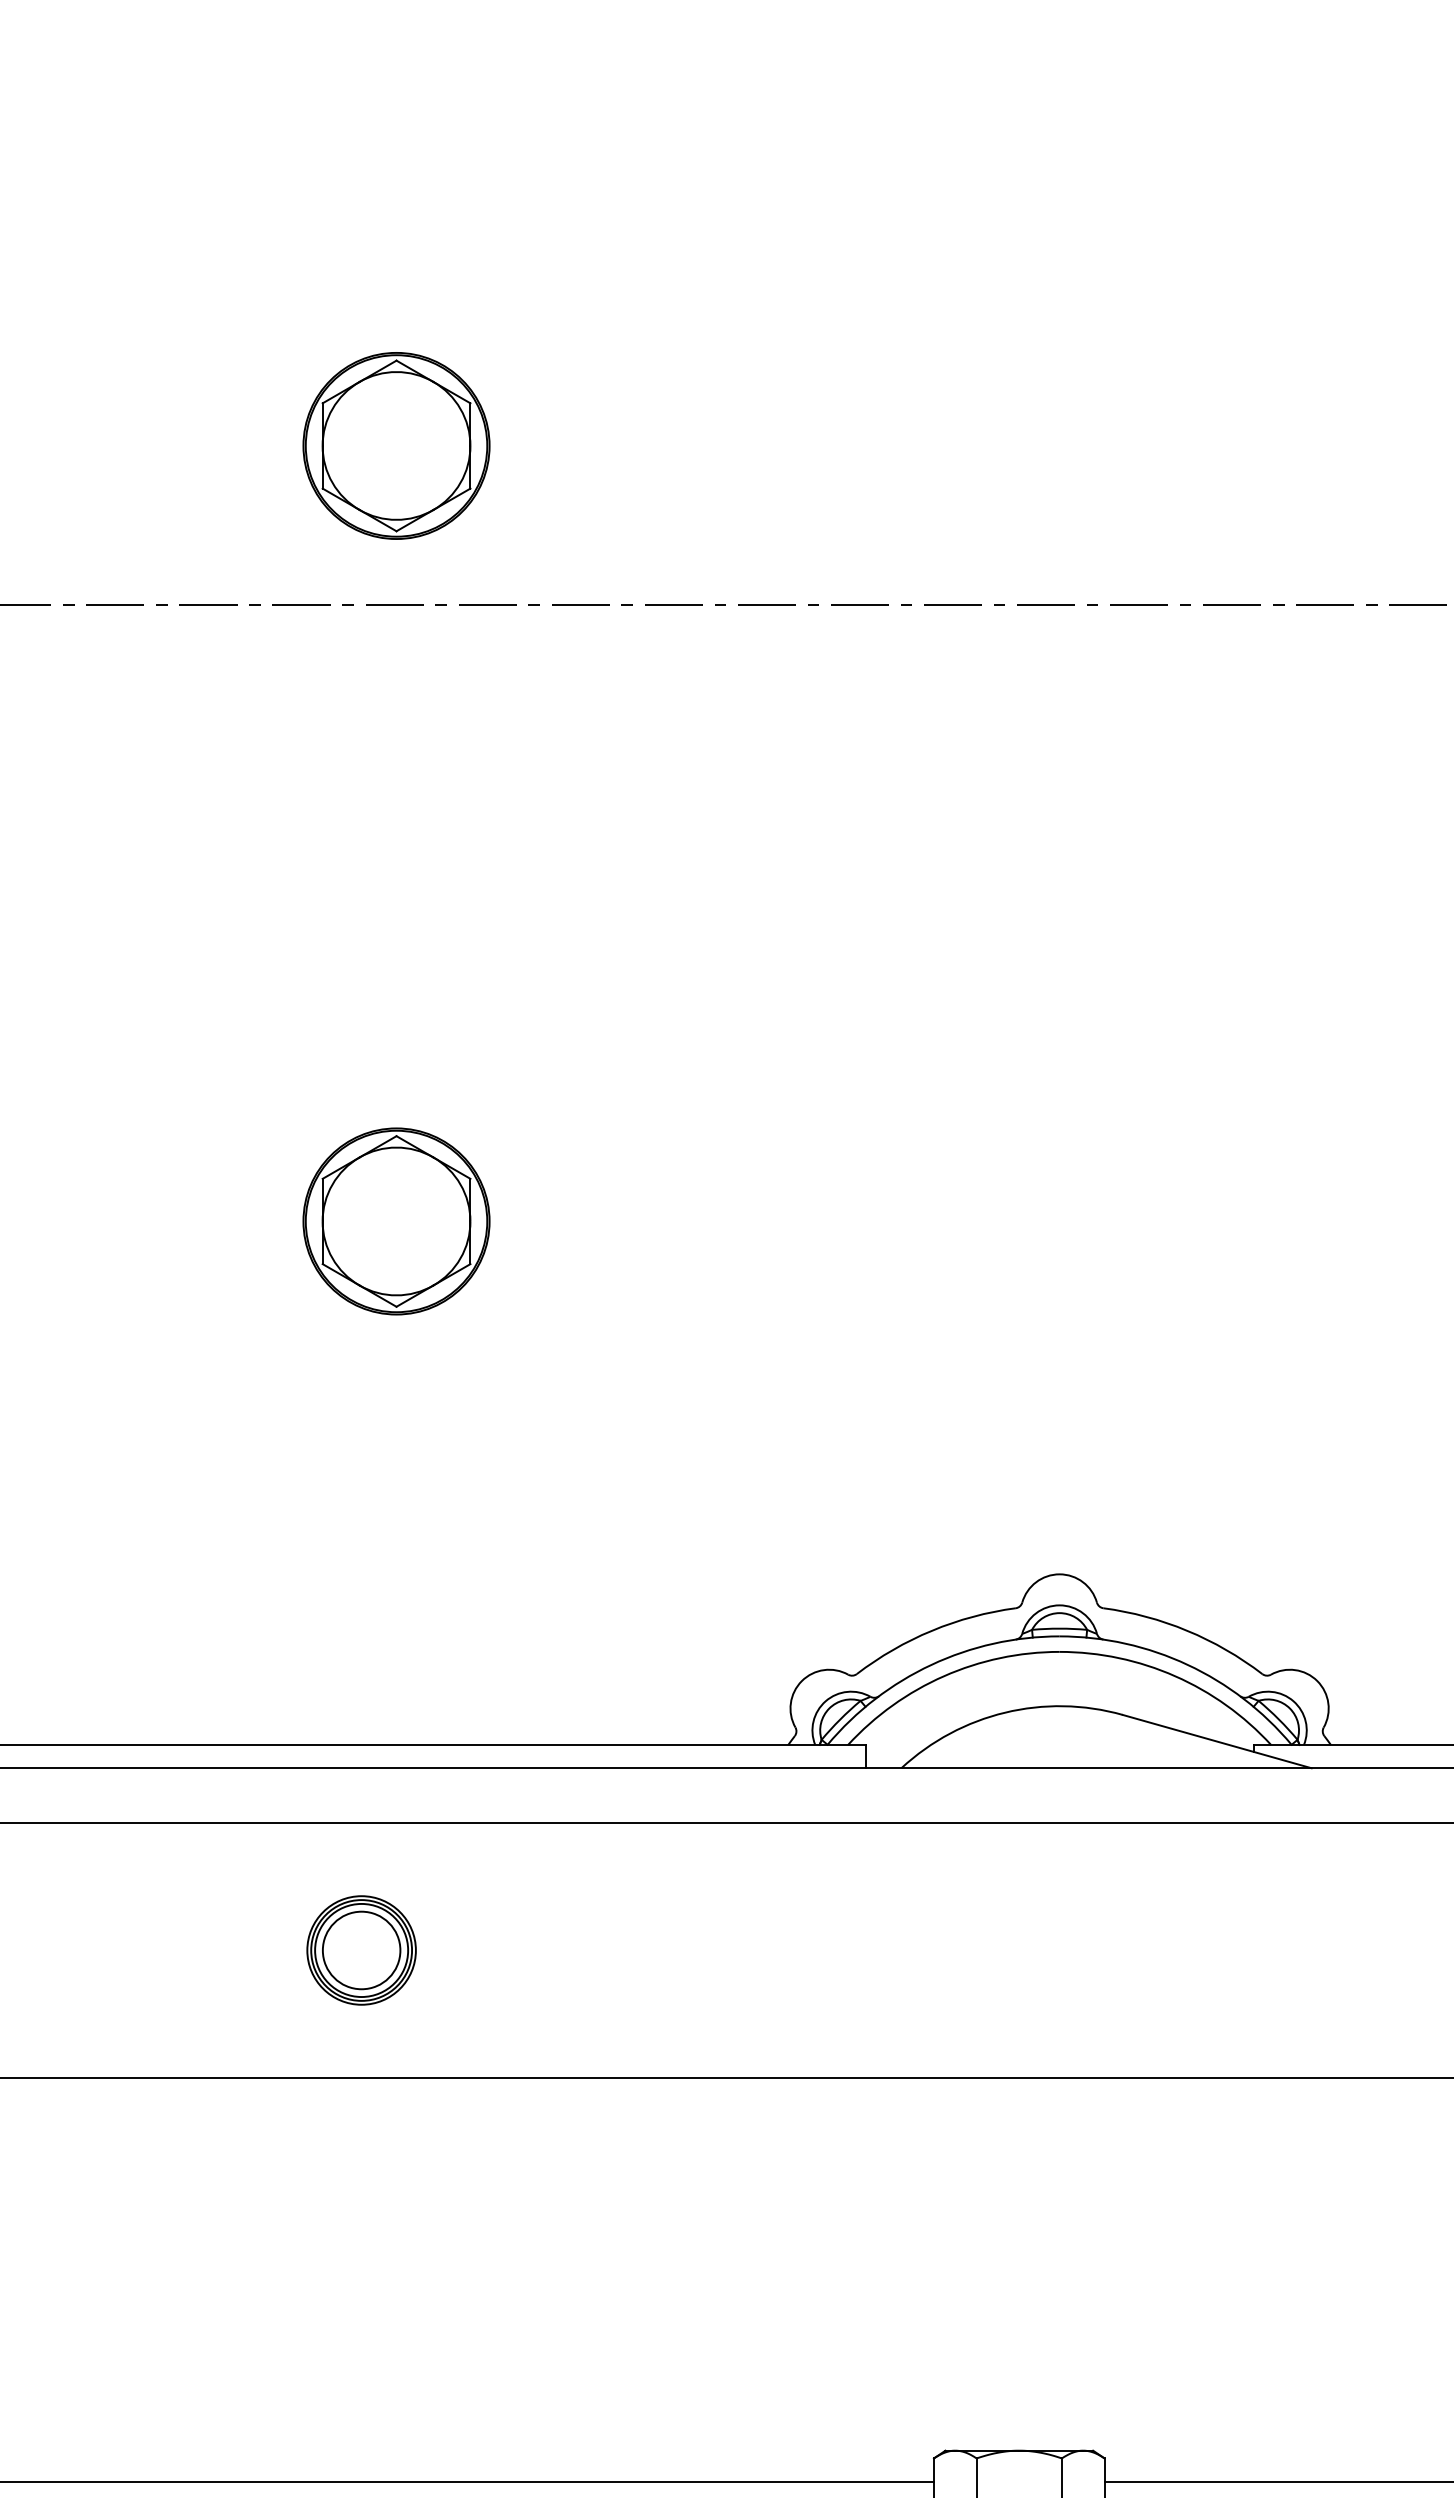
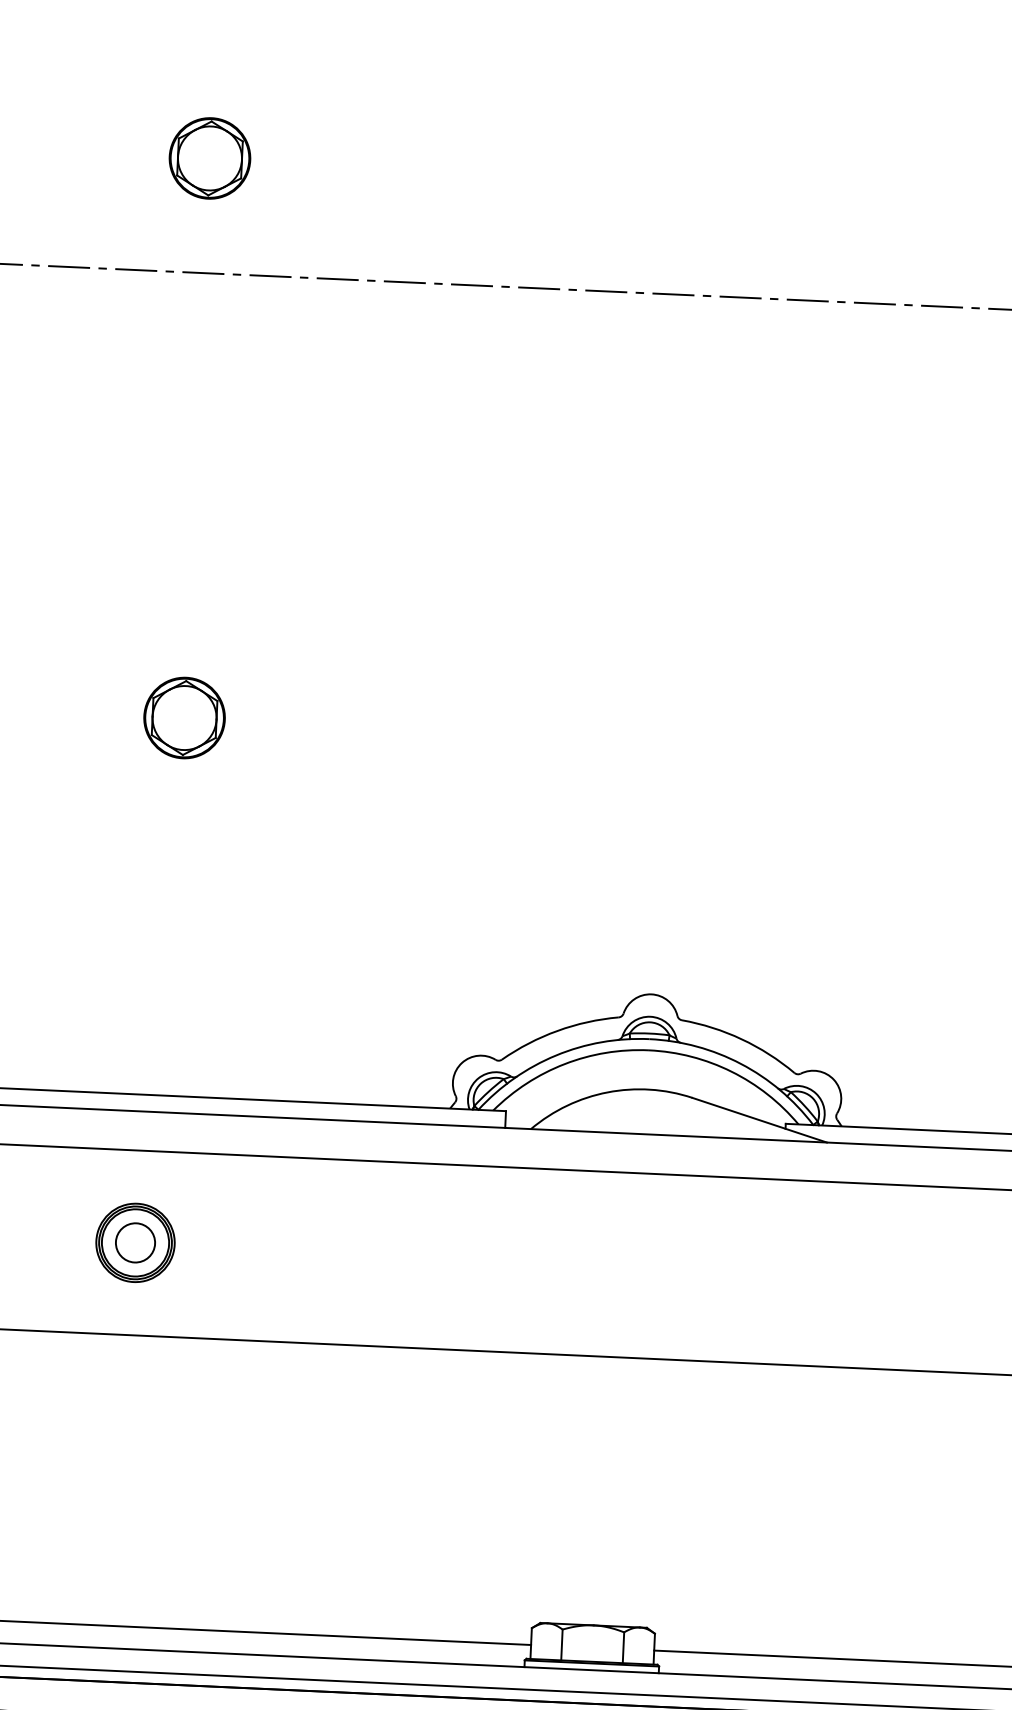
part: (396, 445) -> (209, 158), size x0.6
part: (396, 1221) -> (184, 718), size x0.6
circle: (361, 1950) -> (135, 1242), size x0.7

